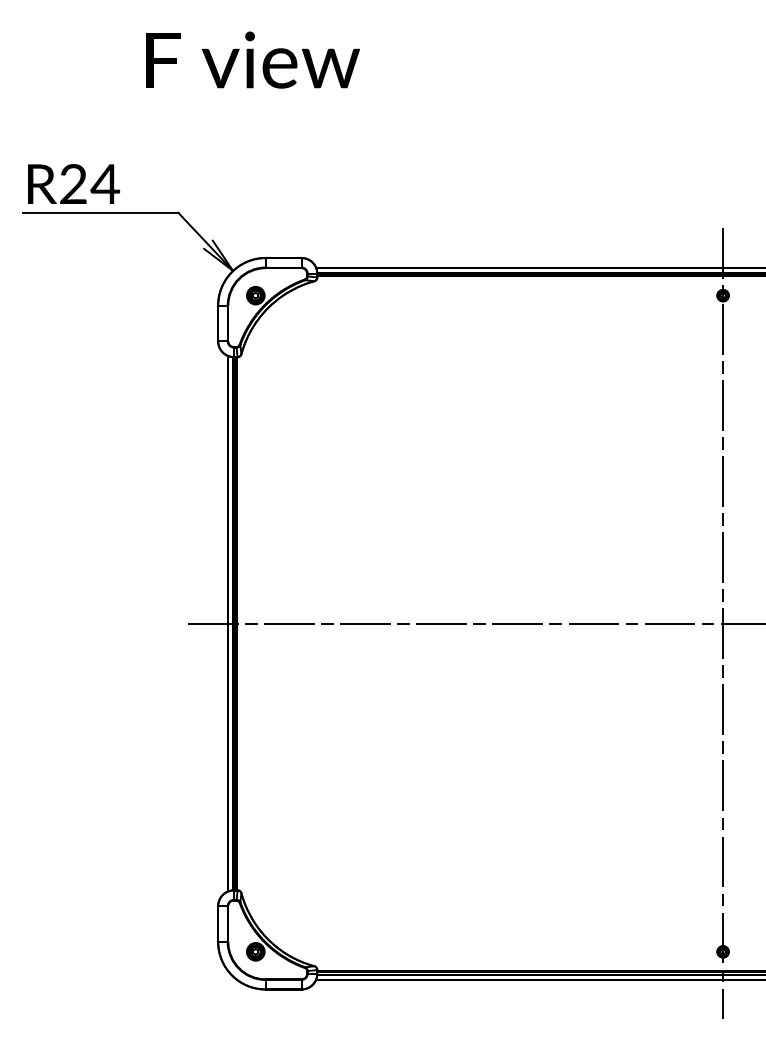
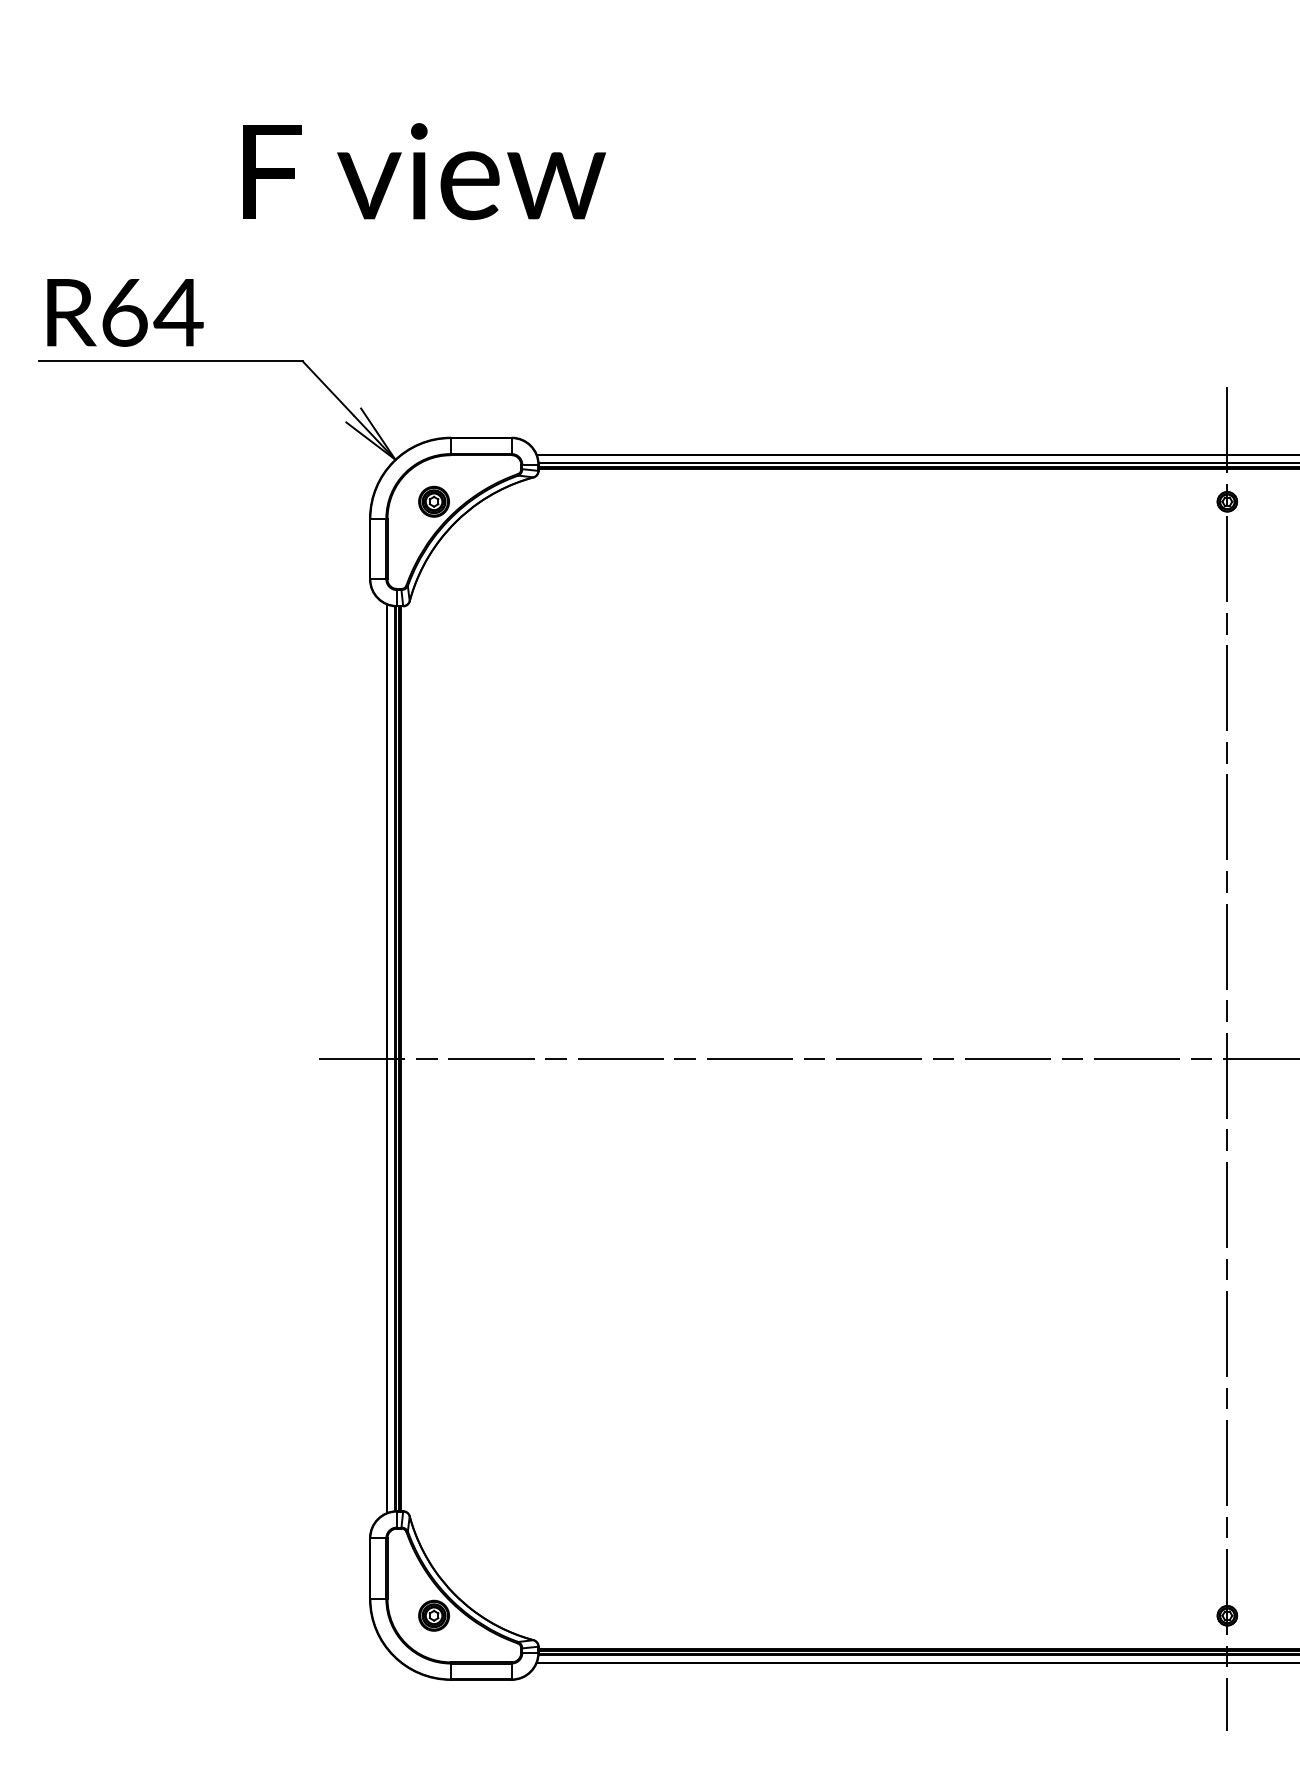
text: (252, 59) -> (423, 170), moved
text: (73, 184) -> (124, 313), R24 -> R64

